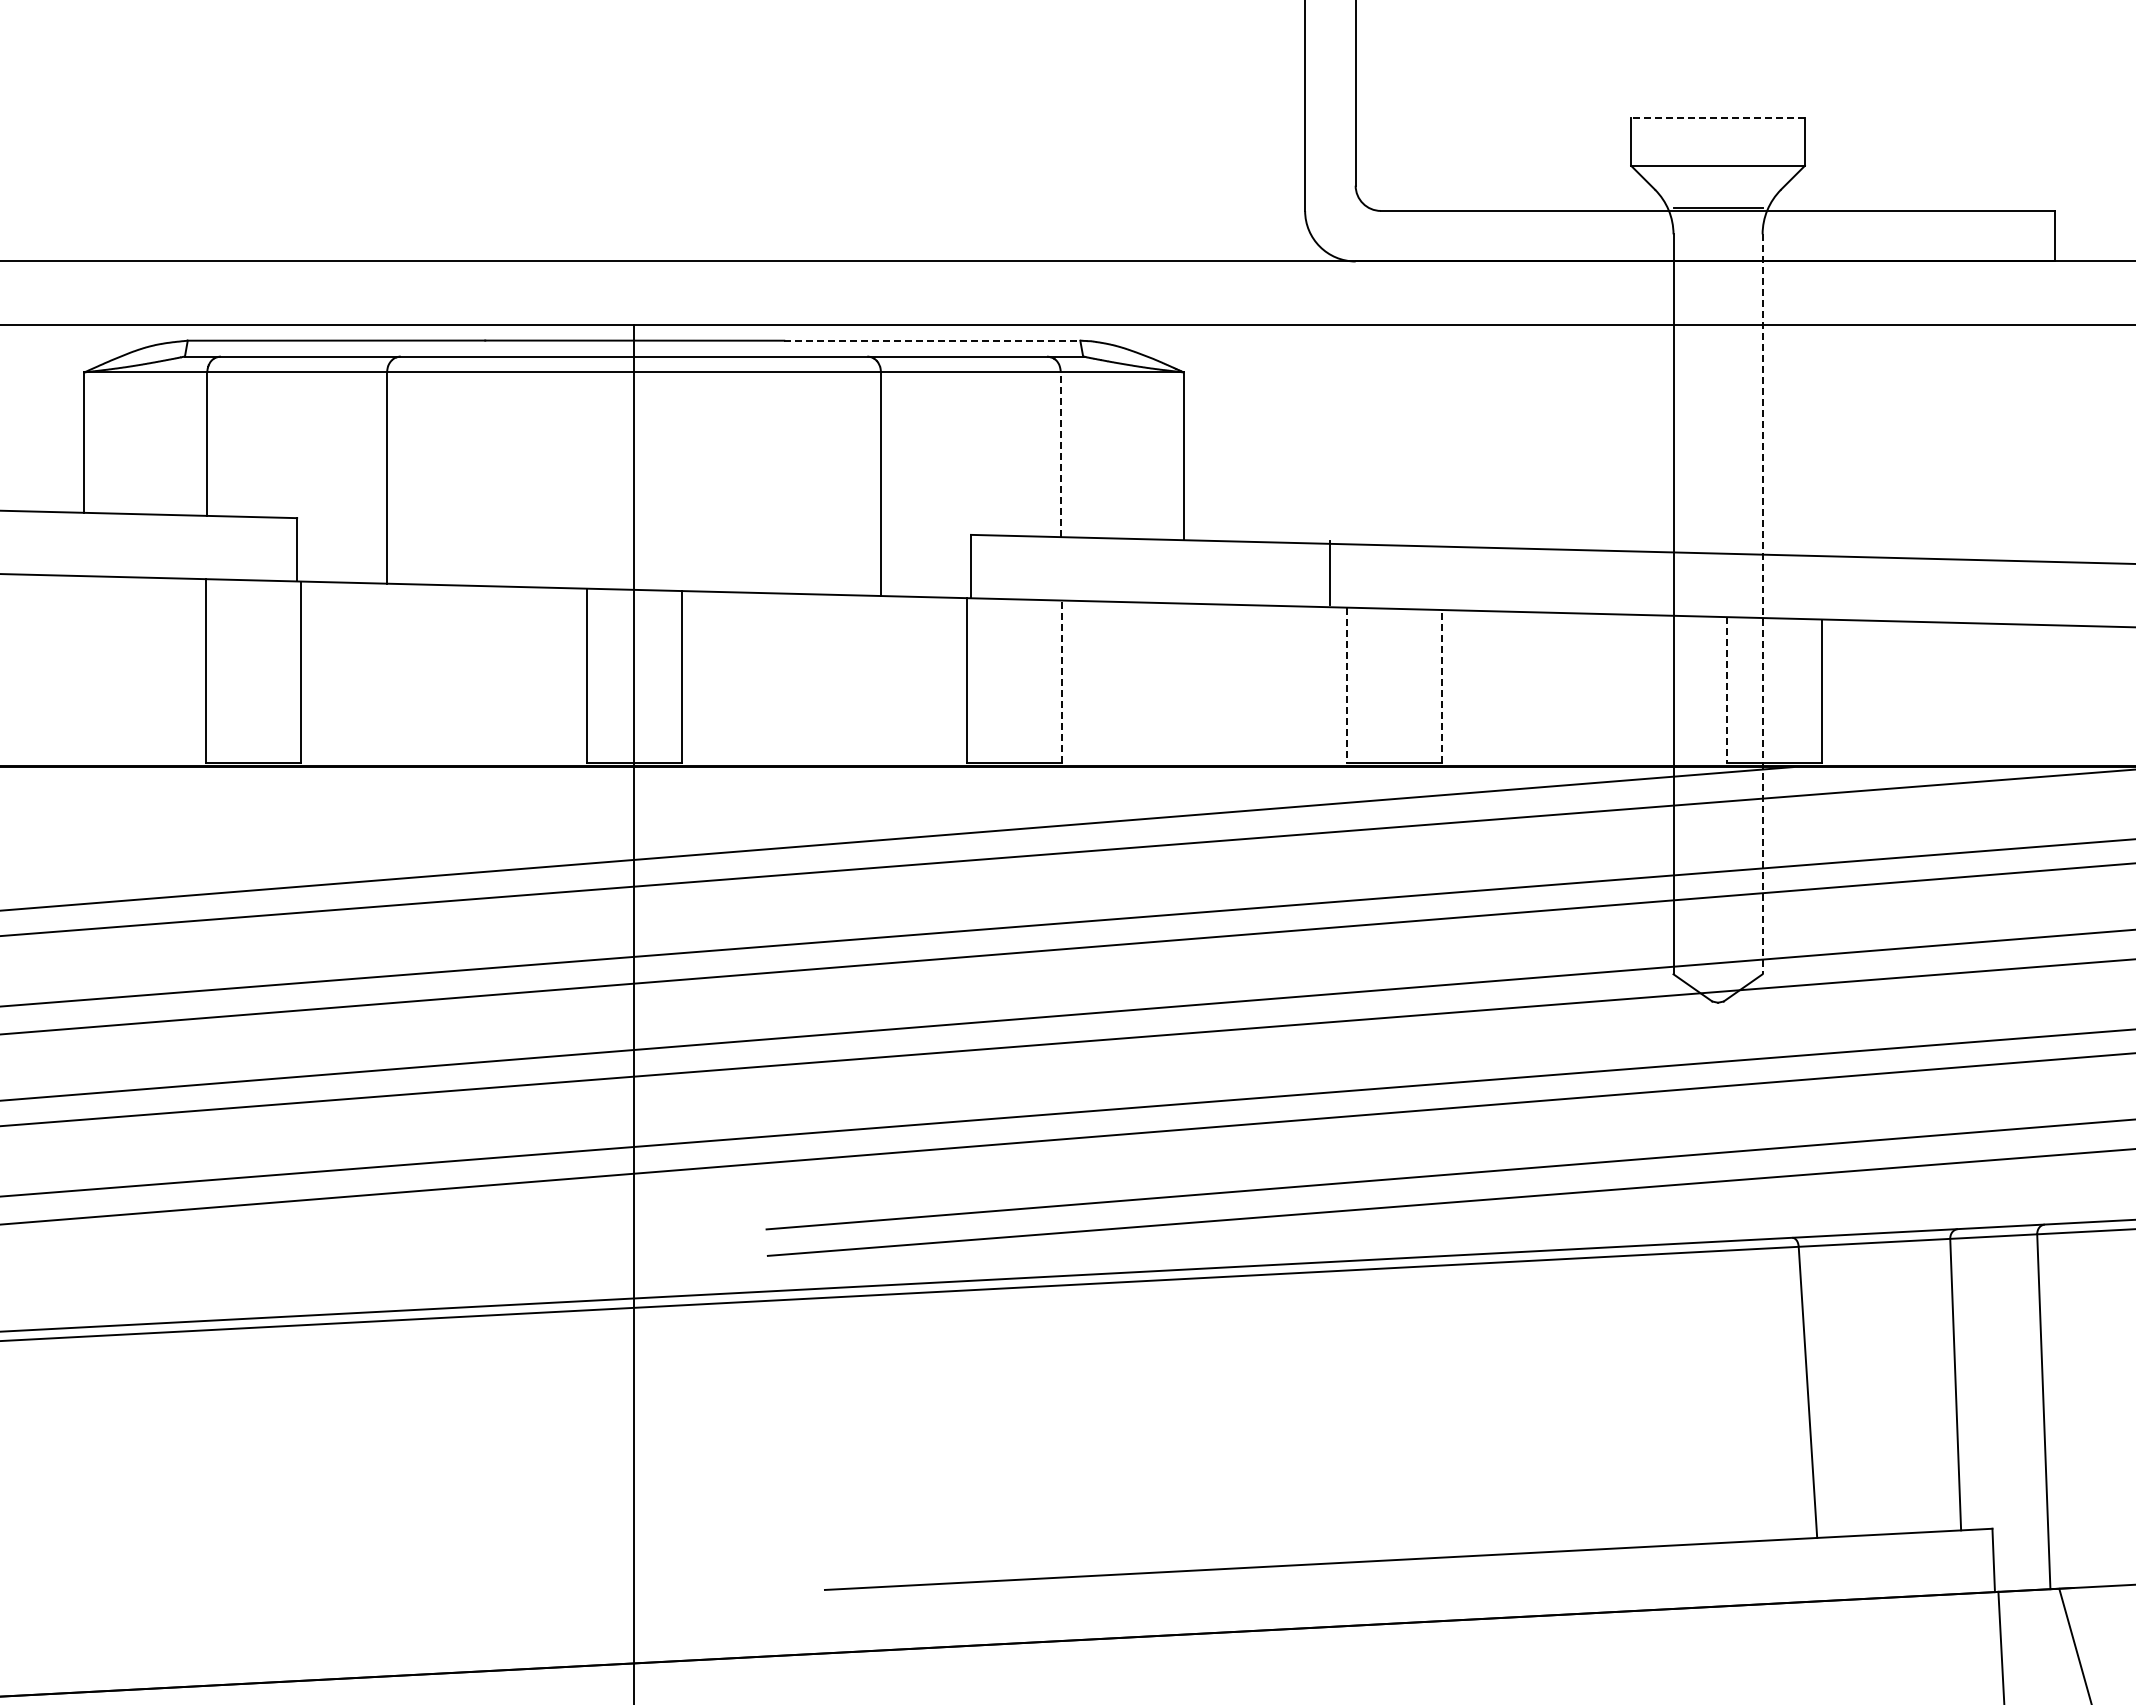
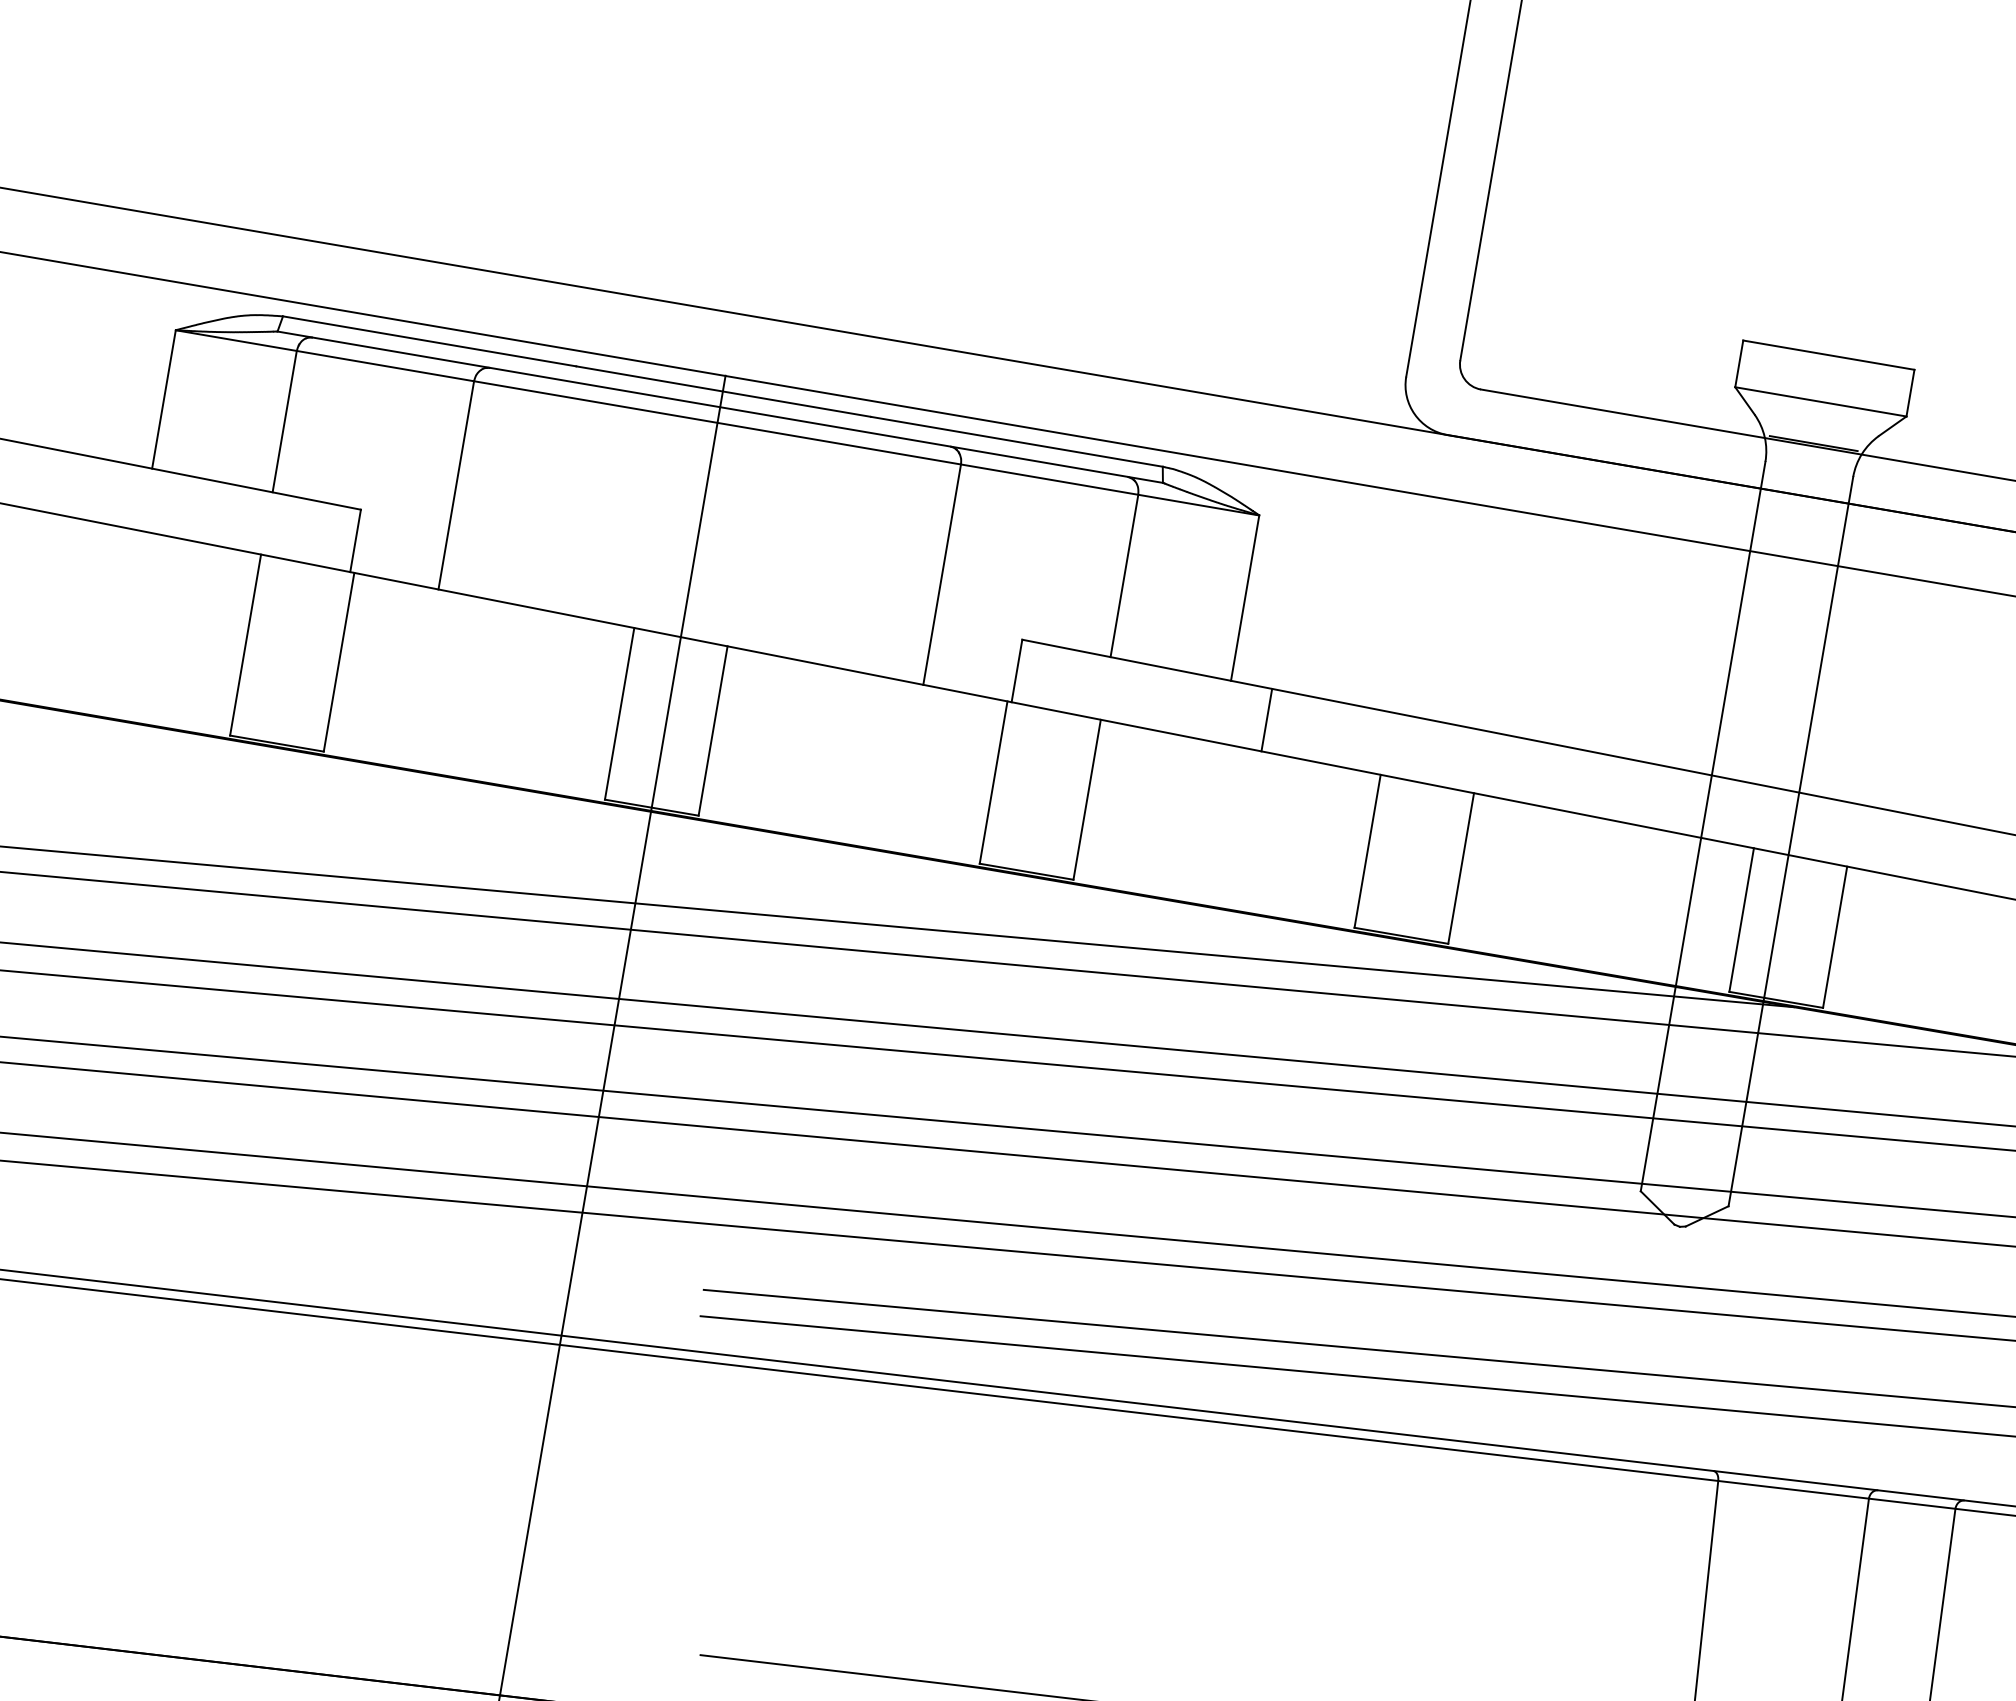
line: (1718, 118) -> (1829, 355), dashed -> solid
line: (932, 340) -> (1017, 441), dashed -> solid
line: (1060, 454) -> (1124, 575), dashed -> solid
line: (1329, 572) -> (1266, 719), moved
line: (1762, 604) -> (1790, 841), dashed -> solid
line: (1061, 681) -> (1086, 799), dashed -> solid
line: (1347, 685) -> (1368, 851), dashed -> solid
line: (1442, 685) -> (1461, 867), dashed -> solid
line: (1727, 690) -> (1741, 920), dashed -> solid

